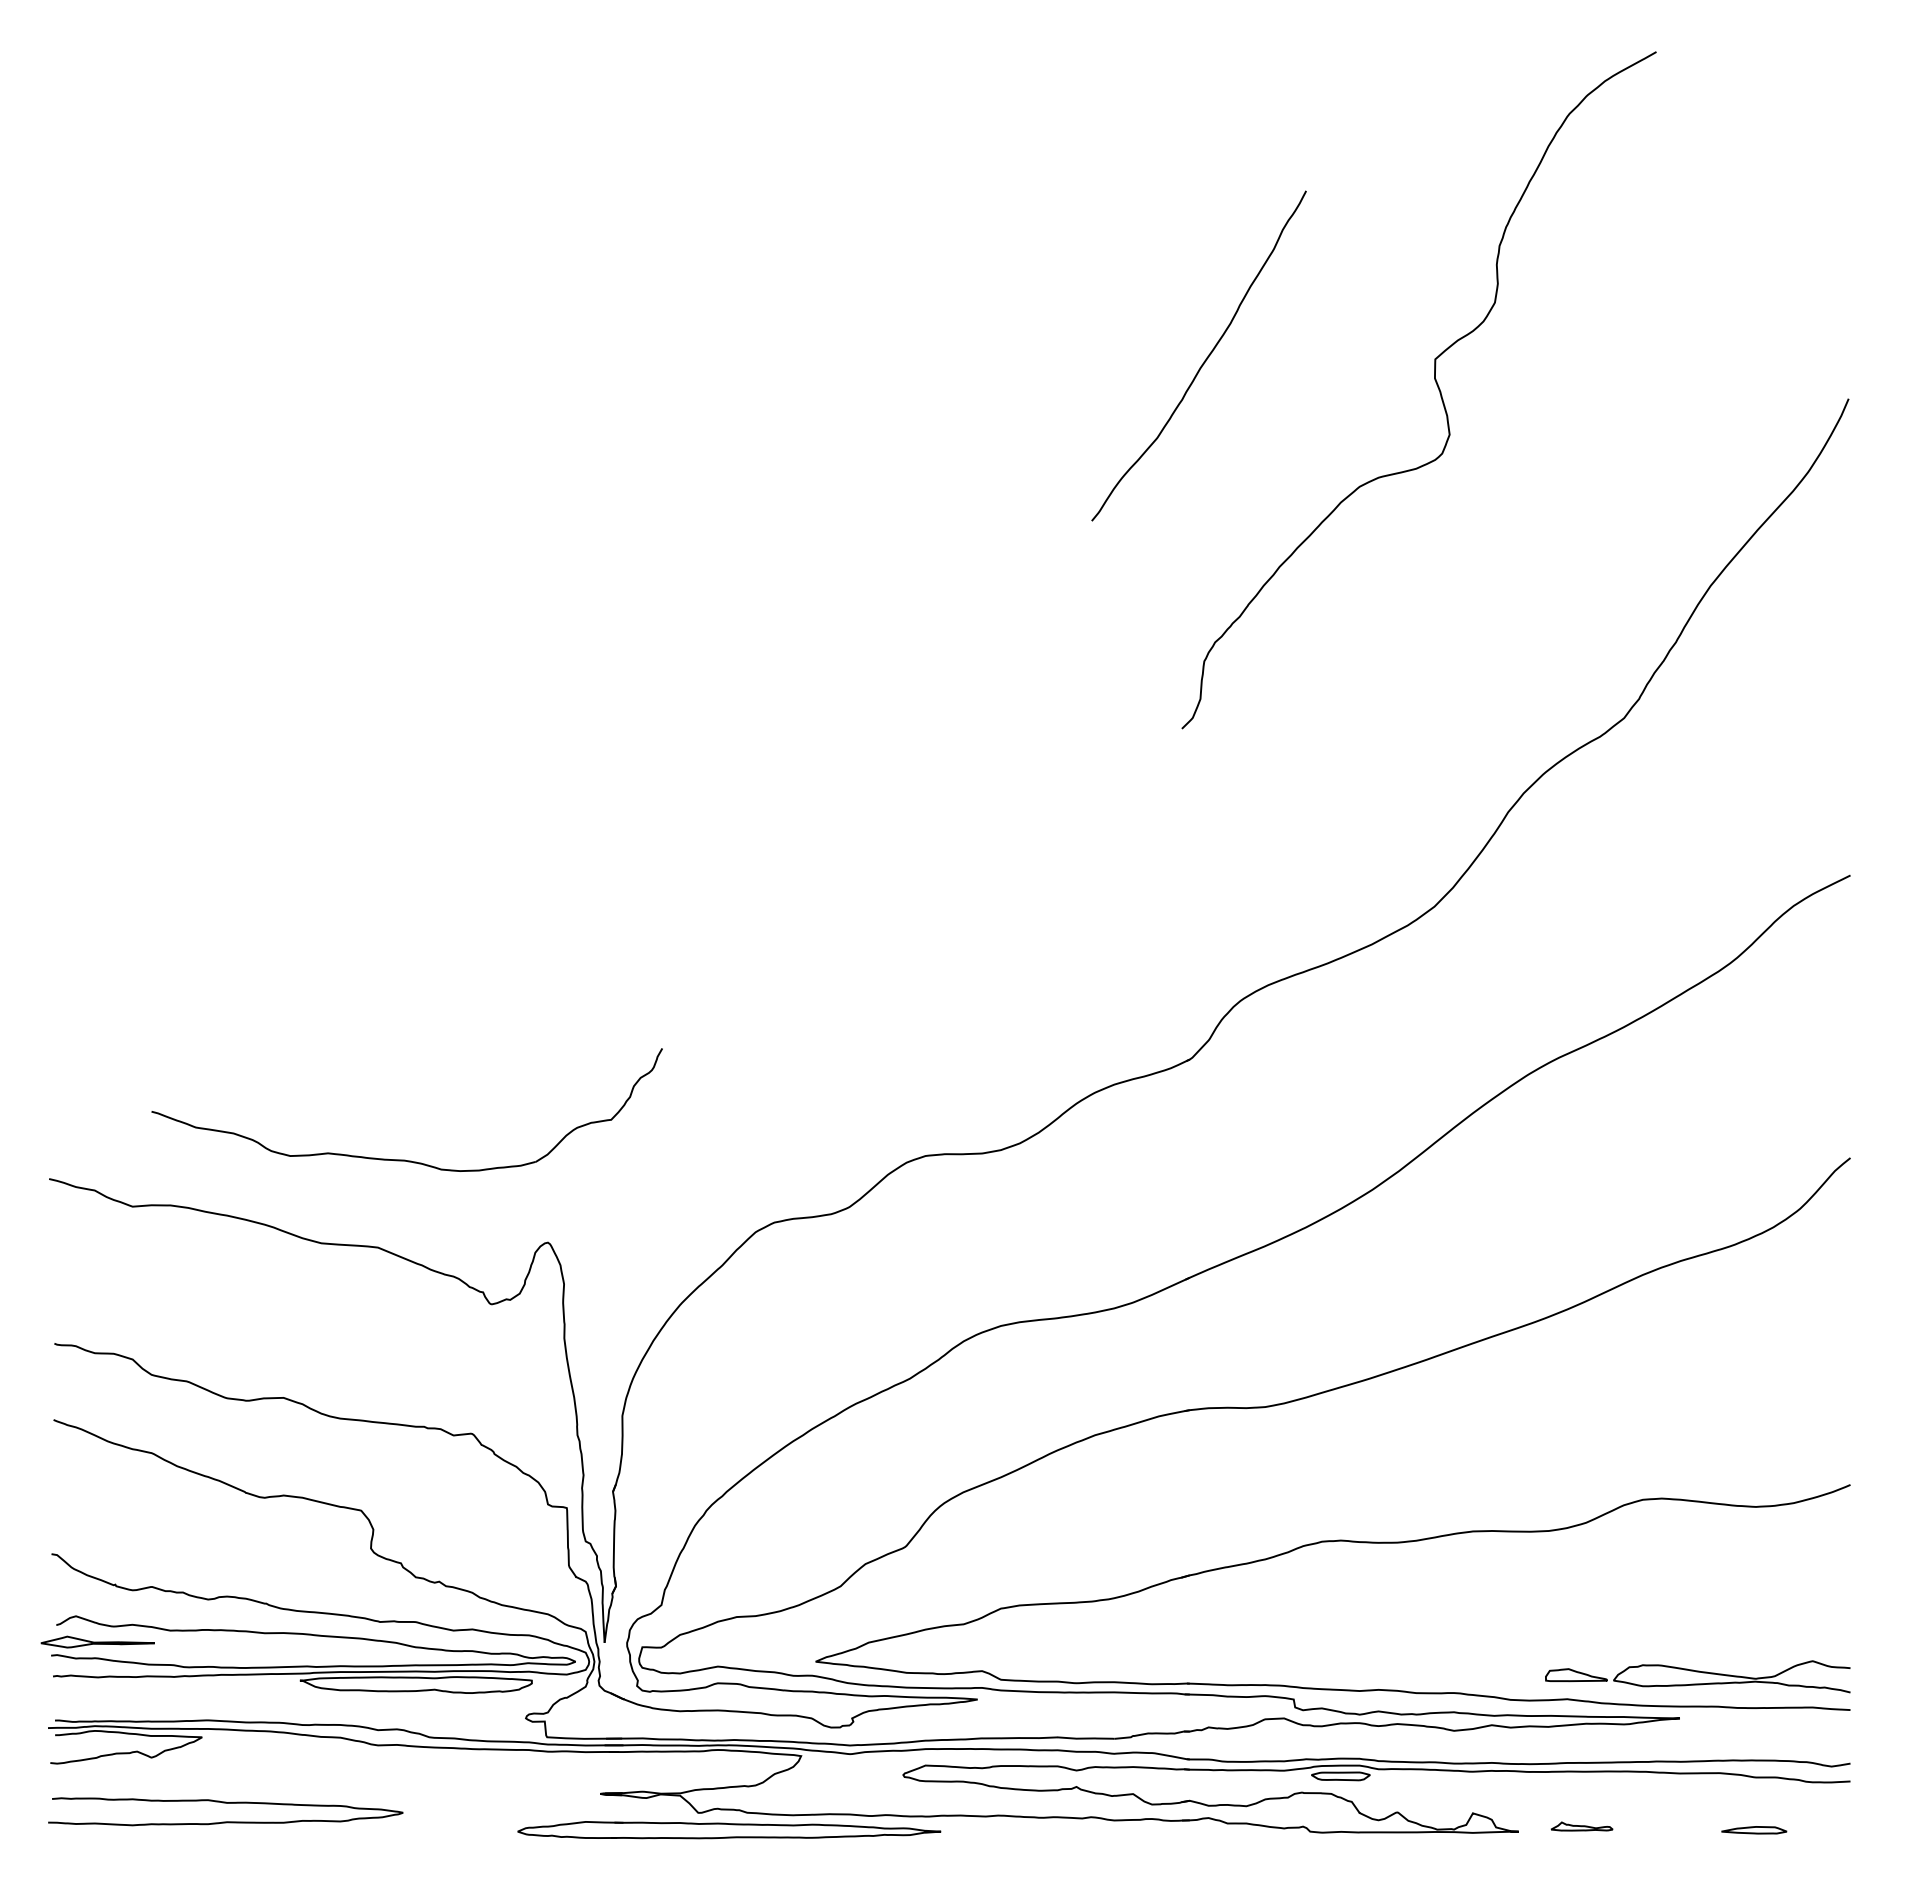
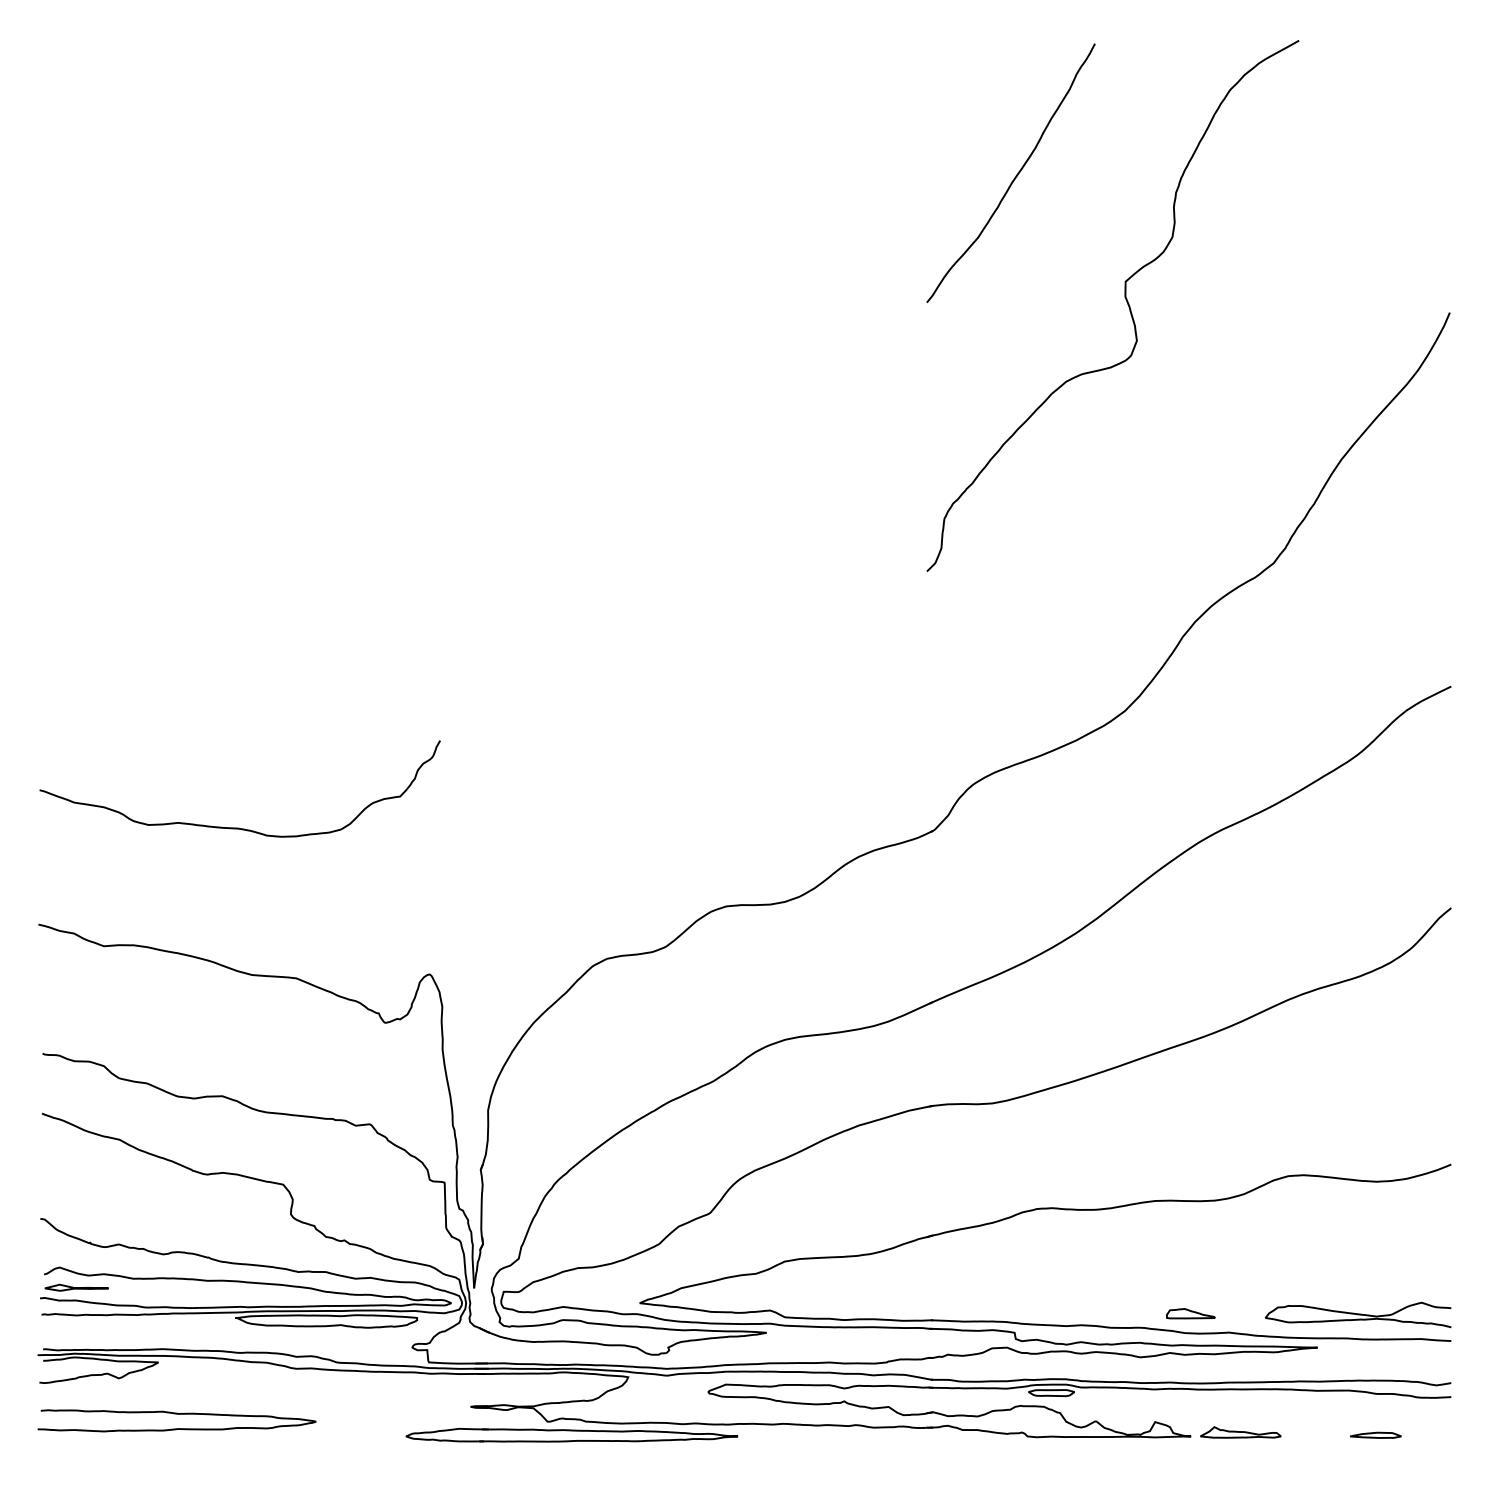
curve: (1204, 360) -> (1015, 176), moved
part: (405, 1159) -> (238, 827), moved
part: (97, 1641) -> (76, 1287), size x0.71
part: (1576, 1675) -> (1190, 1313), moved
part: (1581, 1826) -> (1240, 1432), size x1.67

